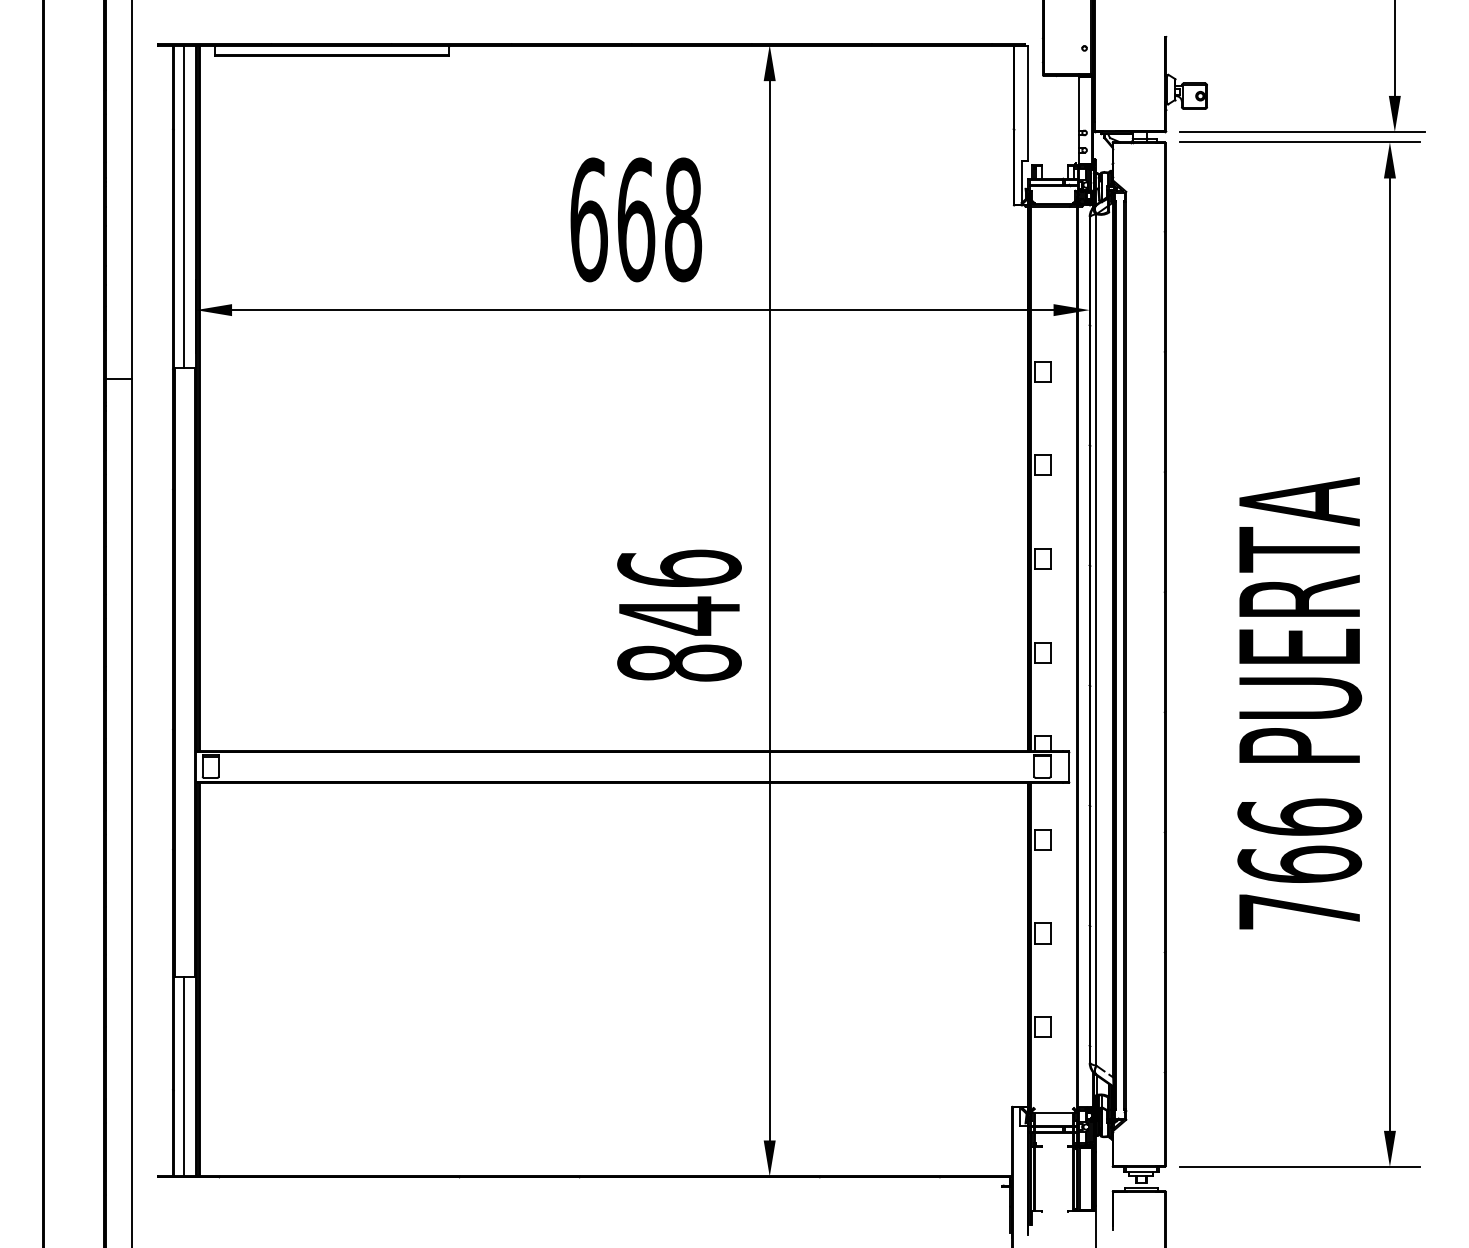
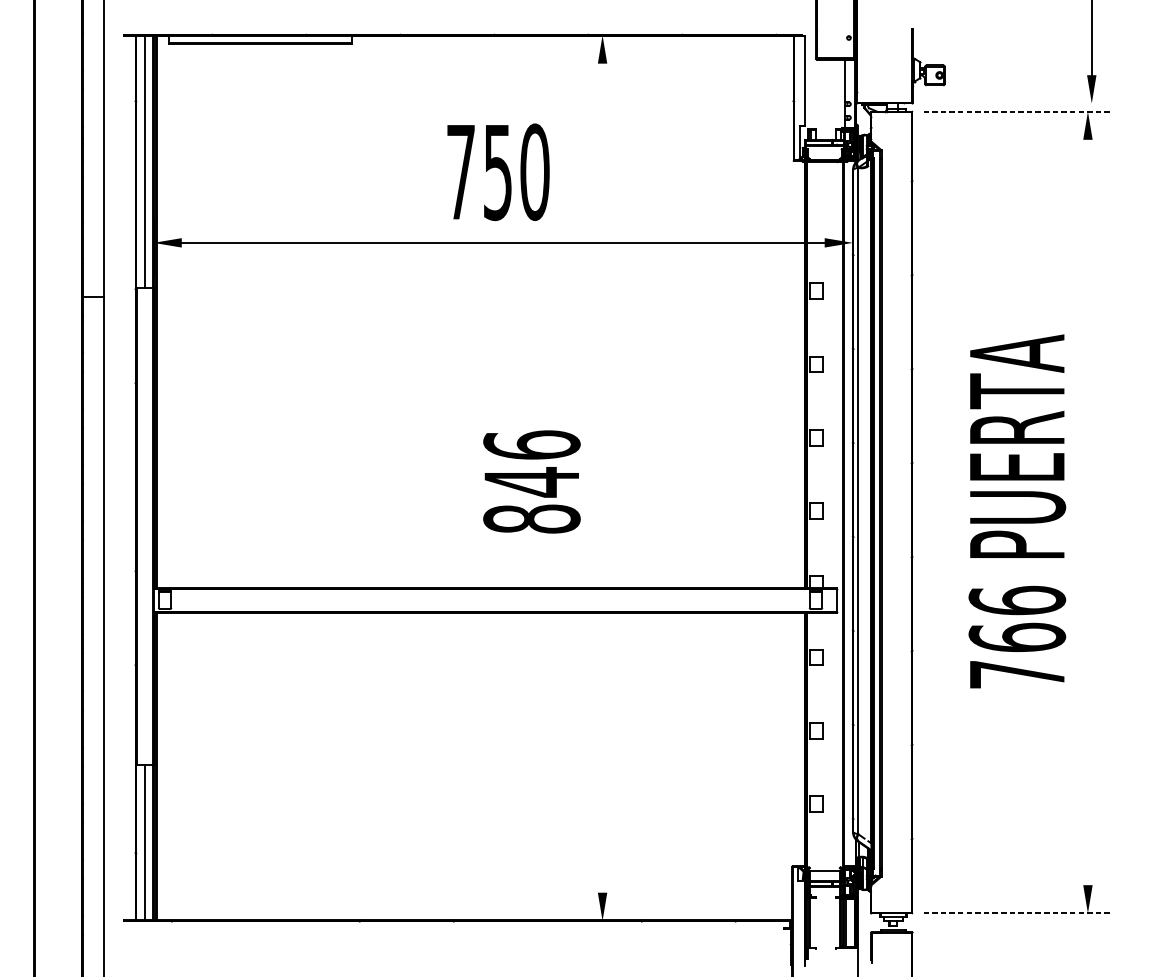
line: (1302, 132) -> (1019, 103), removed
line: (1300, 142) -> (1017, 111), solid -> dashed
text: (636, 219) -> (498, 171), 668 -> 750
line: (769, 610) -> (602, 477), removed
line: (1389, 654) -> (1087, 512), removed
text: (1299, 703) -> (1017, 511), moved
line: (1300, 1166) -> (1017, 913), solid -> dashed

